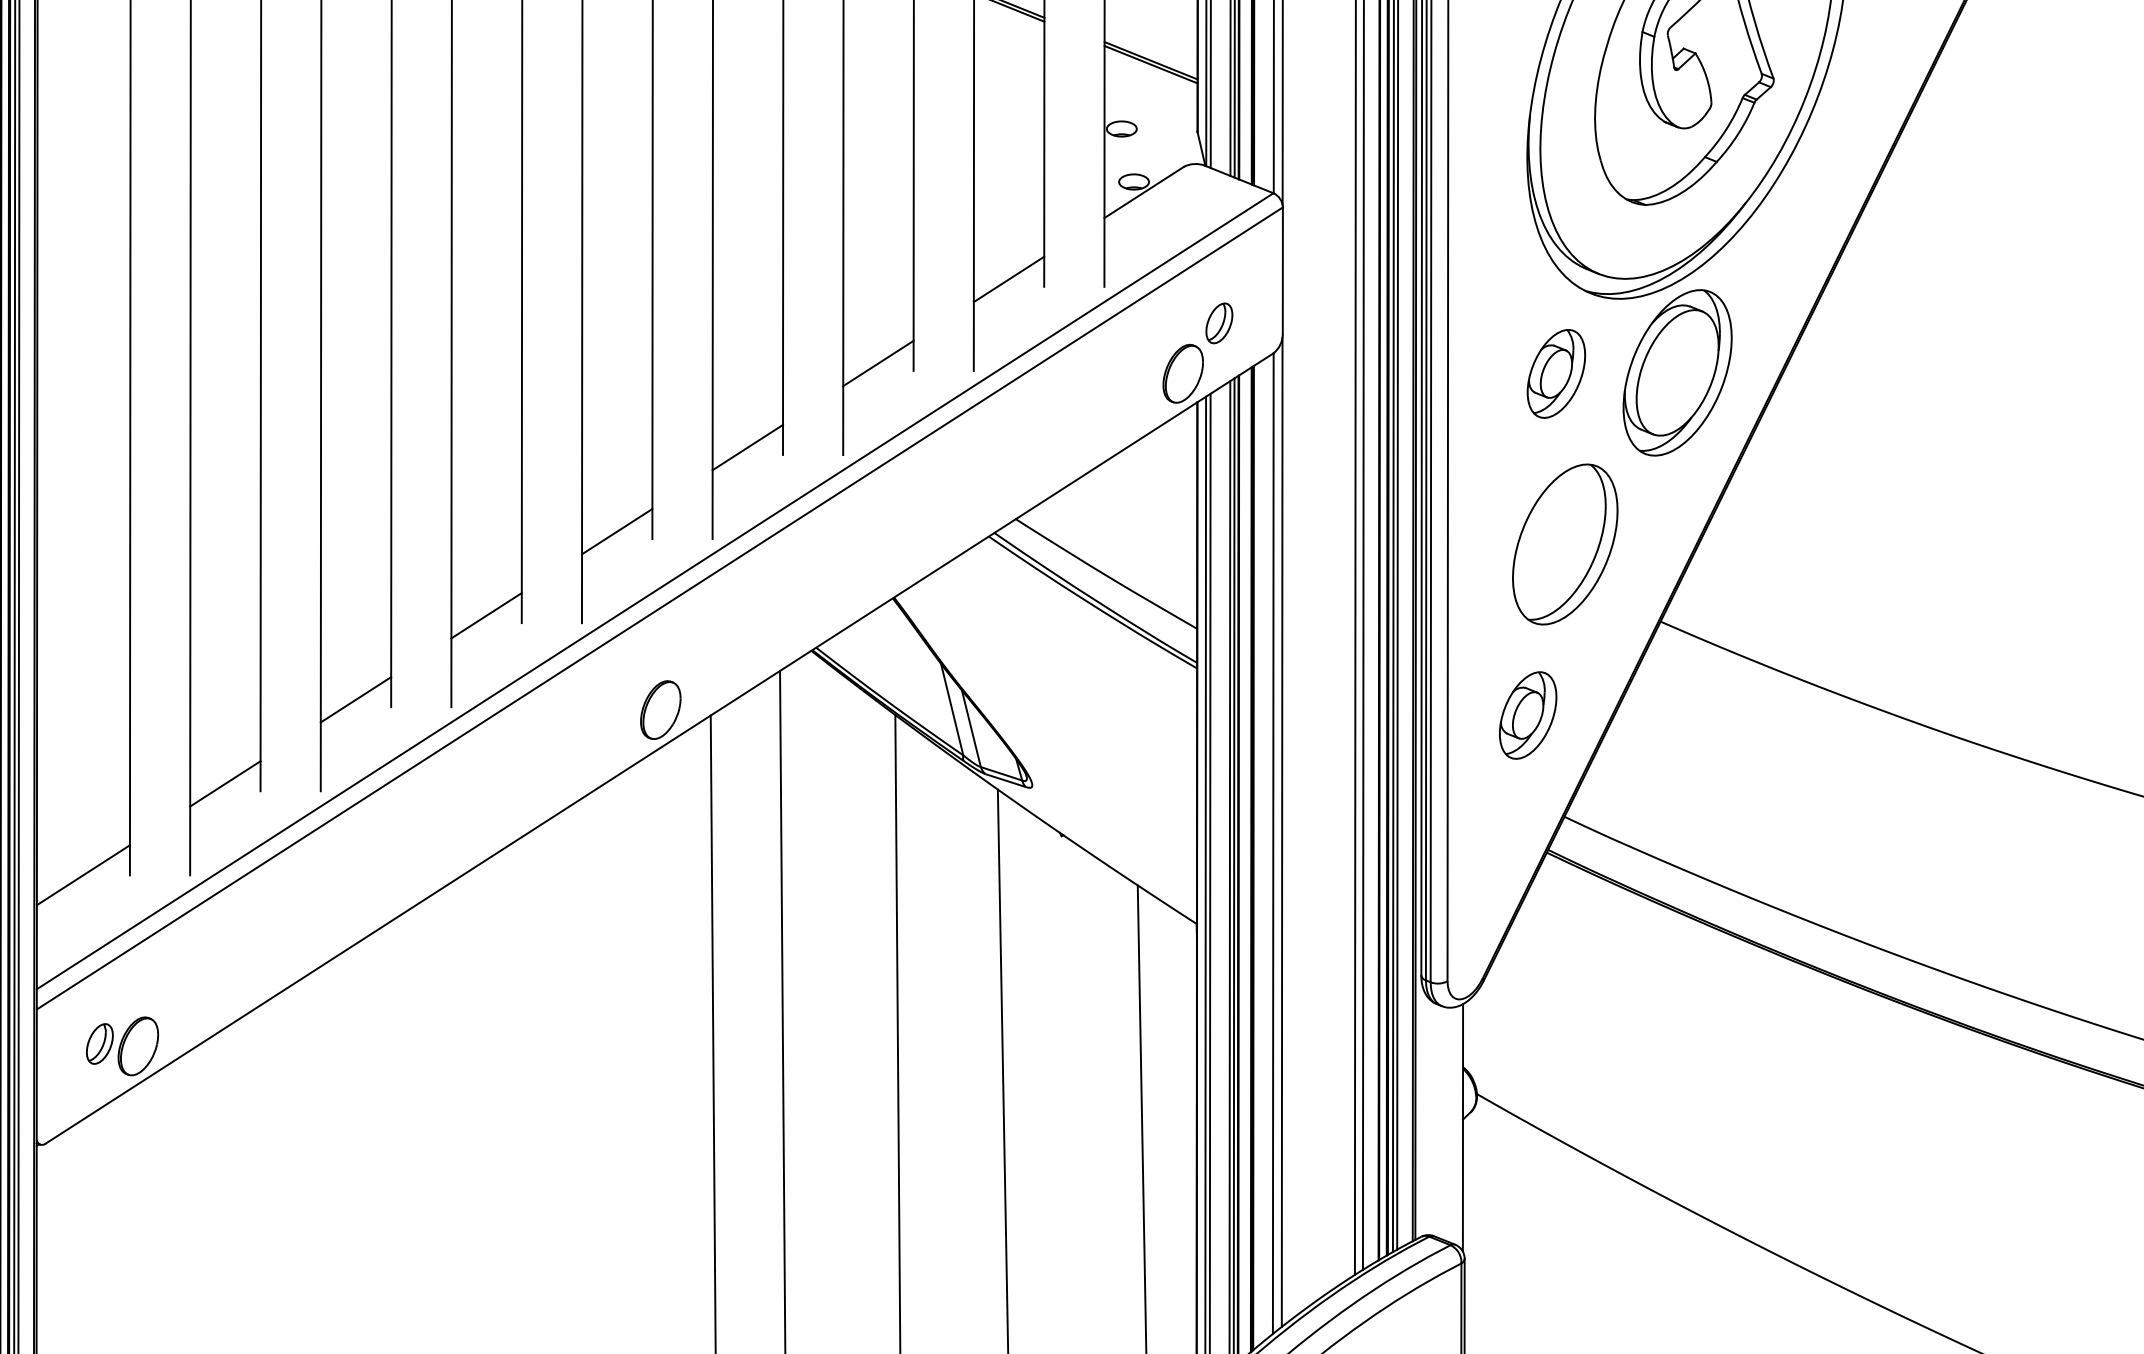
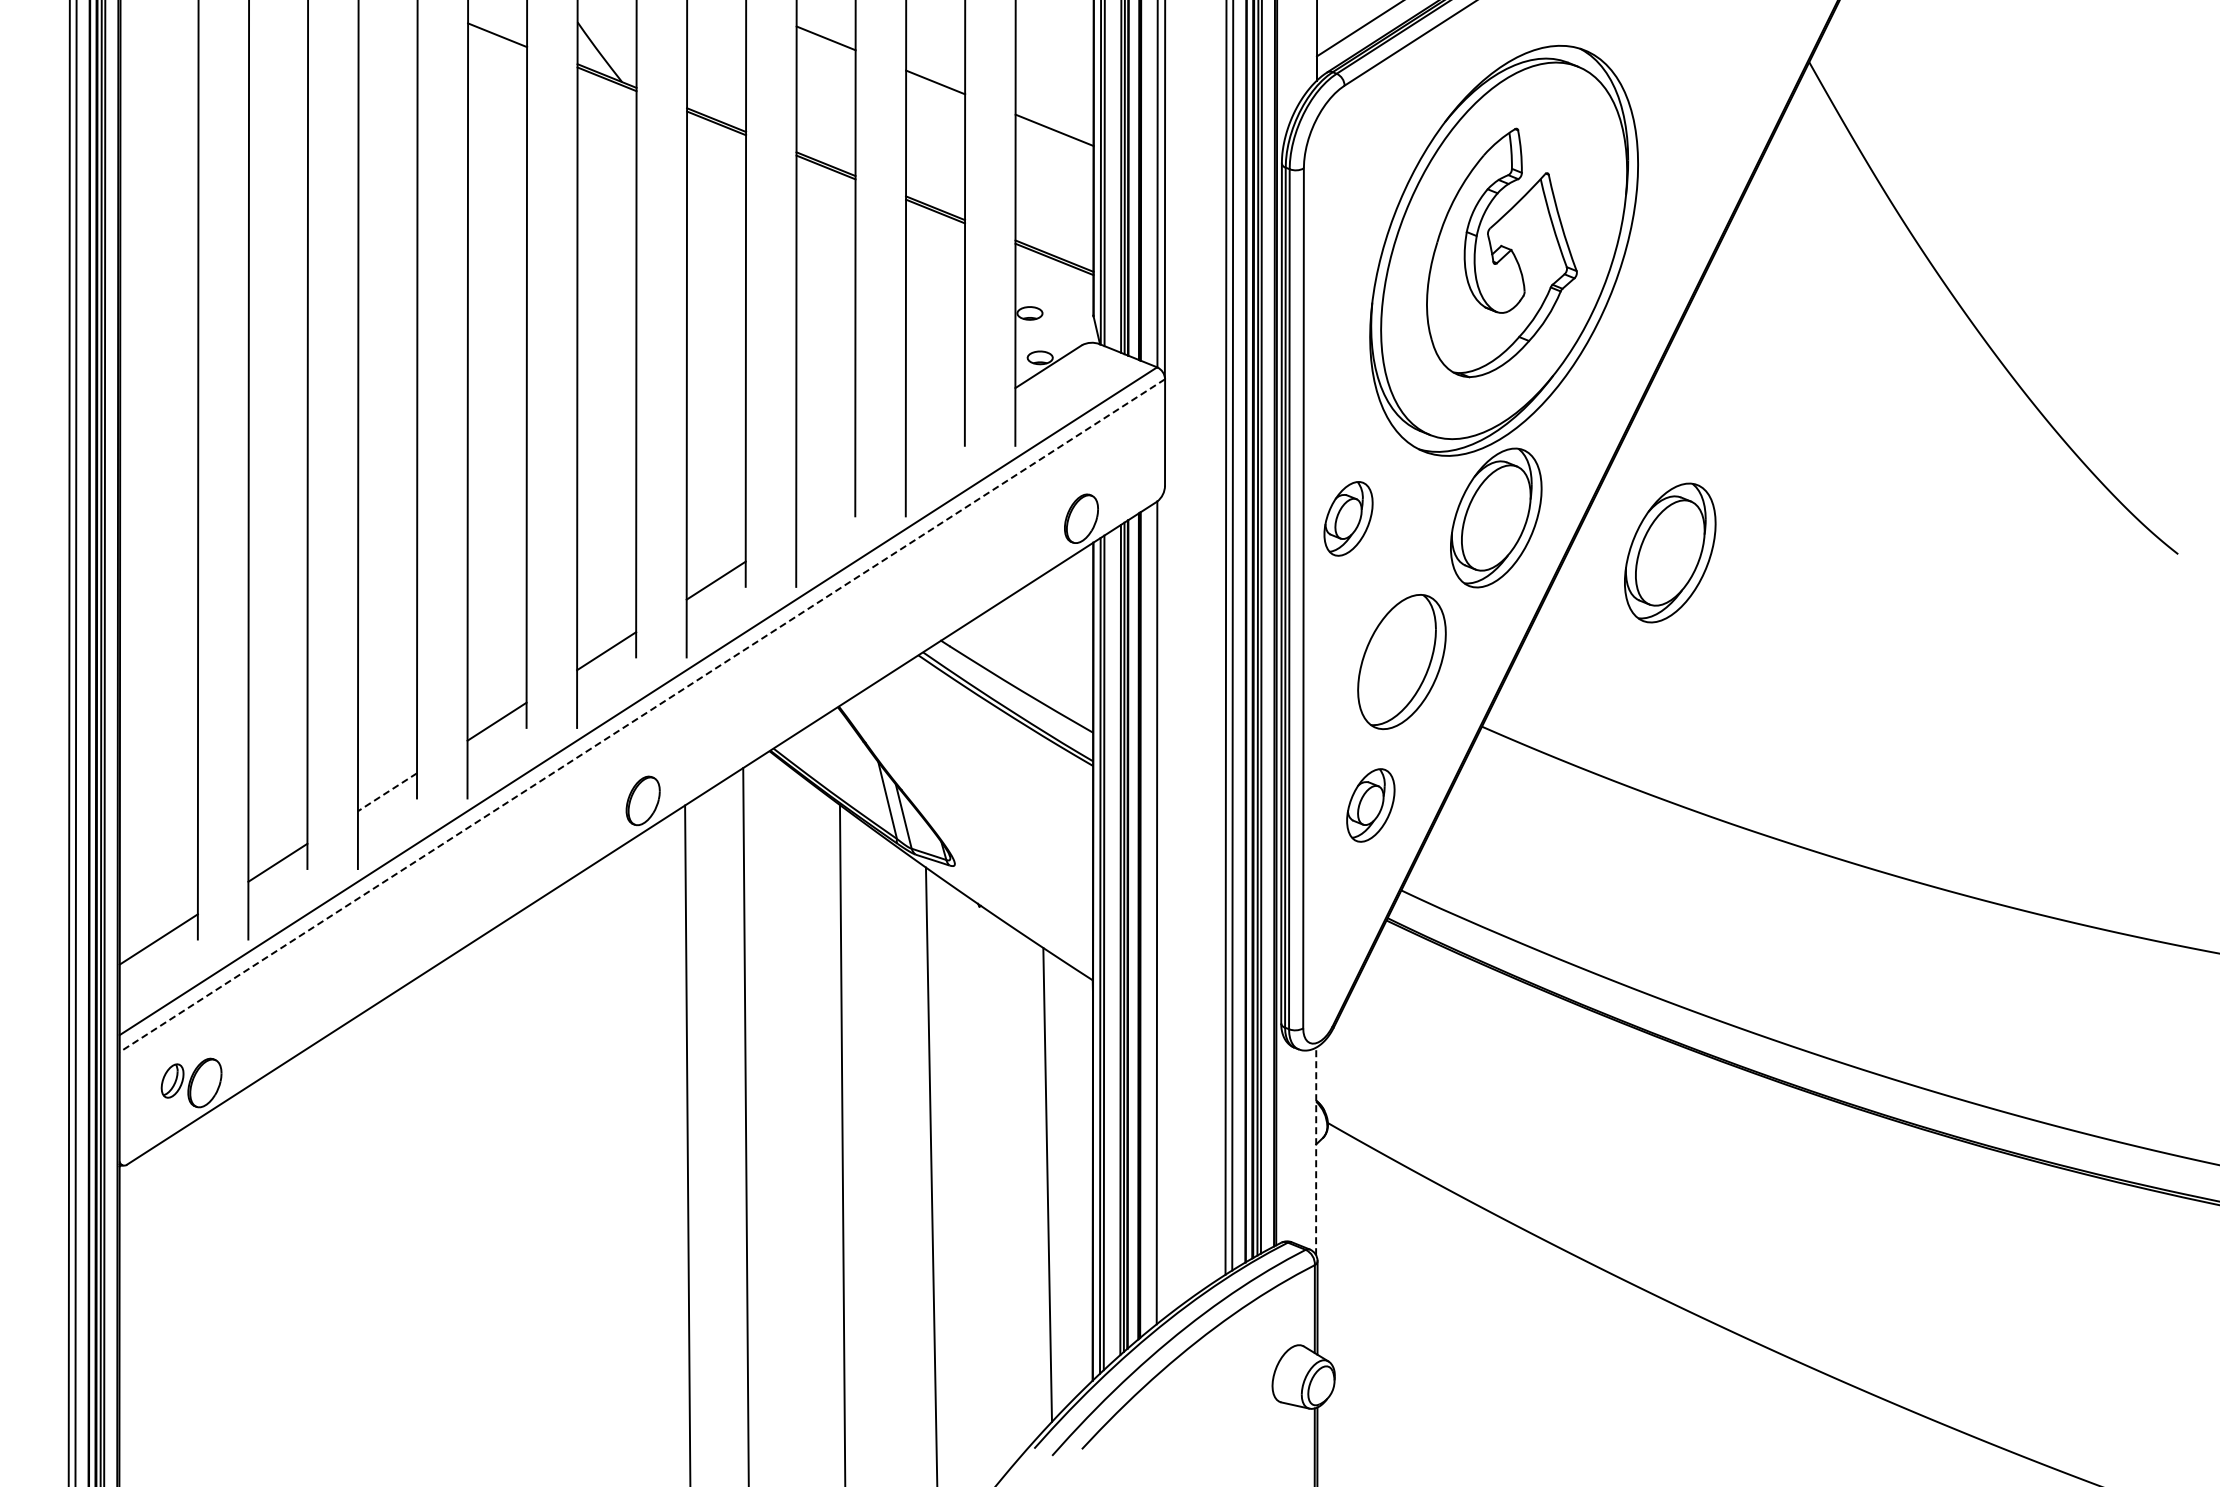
line: (1008, 279) -> (934, 439), removed
part: (1219, 323) -> (1111, 476), removed
line: (878, 363) -> (825, 510), removed
part: (1556, 373) -> (1348, 518), moved
part: (1885, 413) -> (1670, 552), added
line: (659, 608) -> (642, 715), solid -> dashed
line: (356, 700) -> (387, 792), solid -> dashed
line: (1282, 832) -> (1164, 903), removed
line: (1463, 1127) -> (1316, 1151), solid -> dashed

